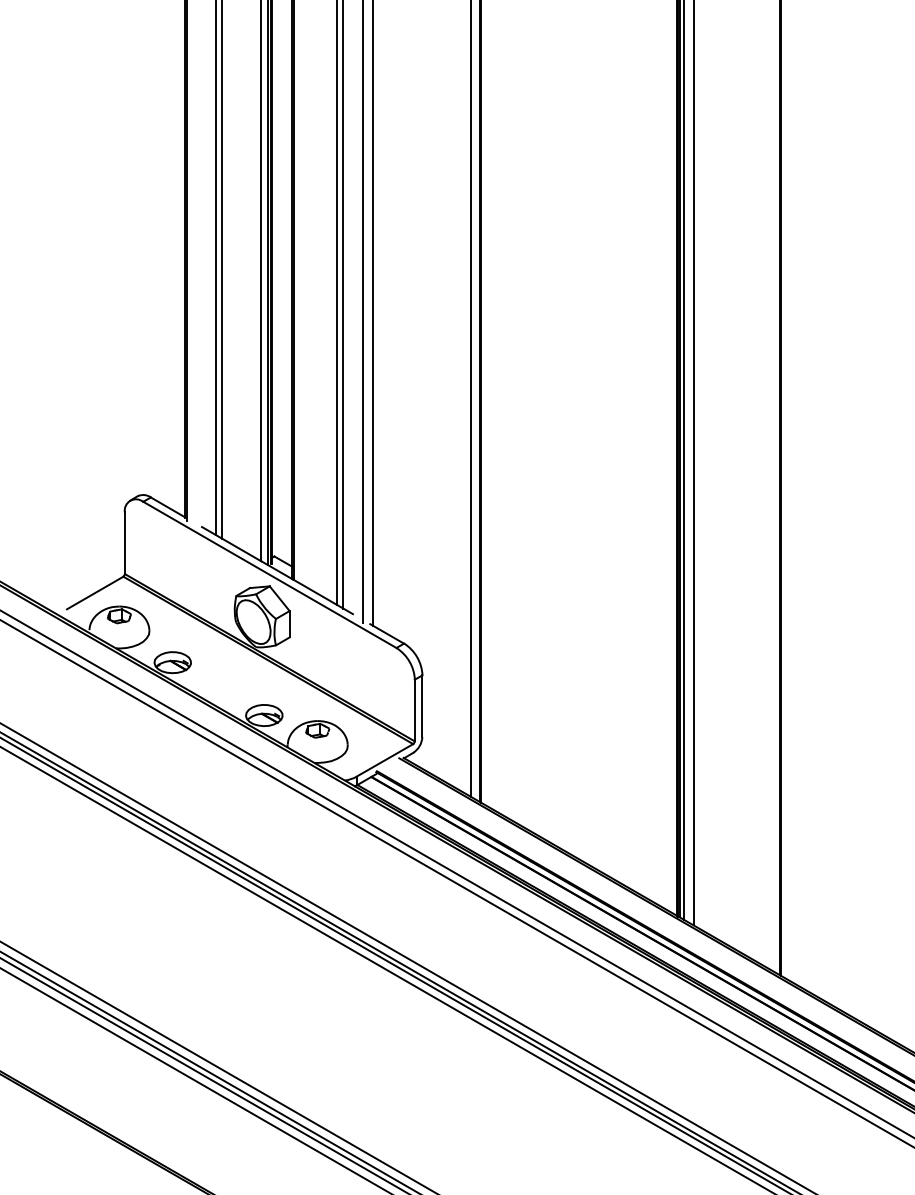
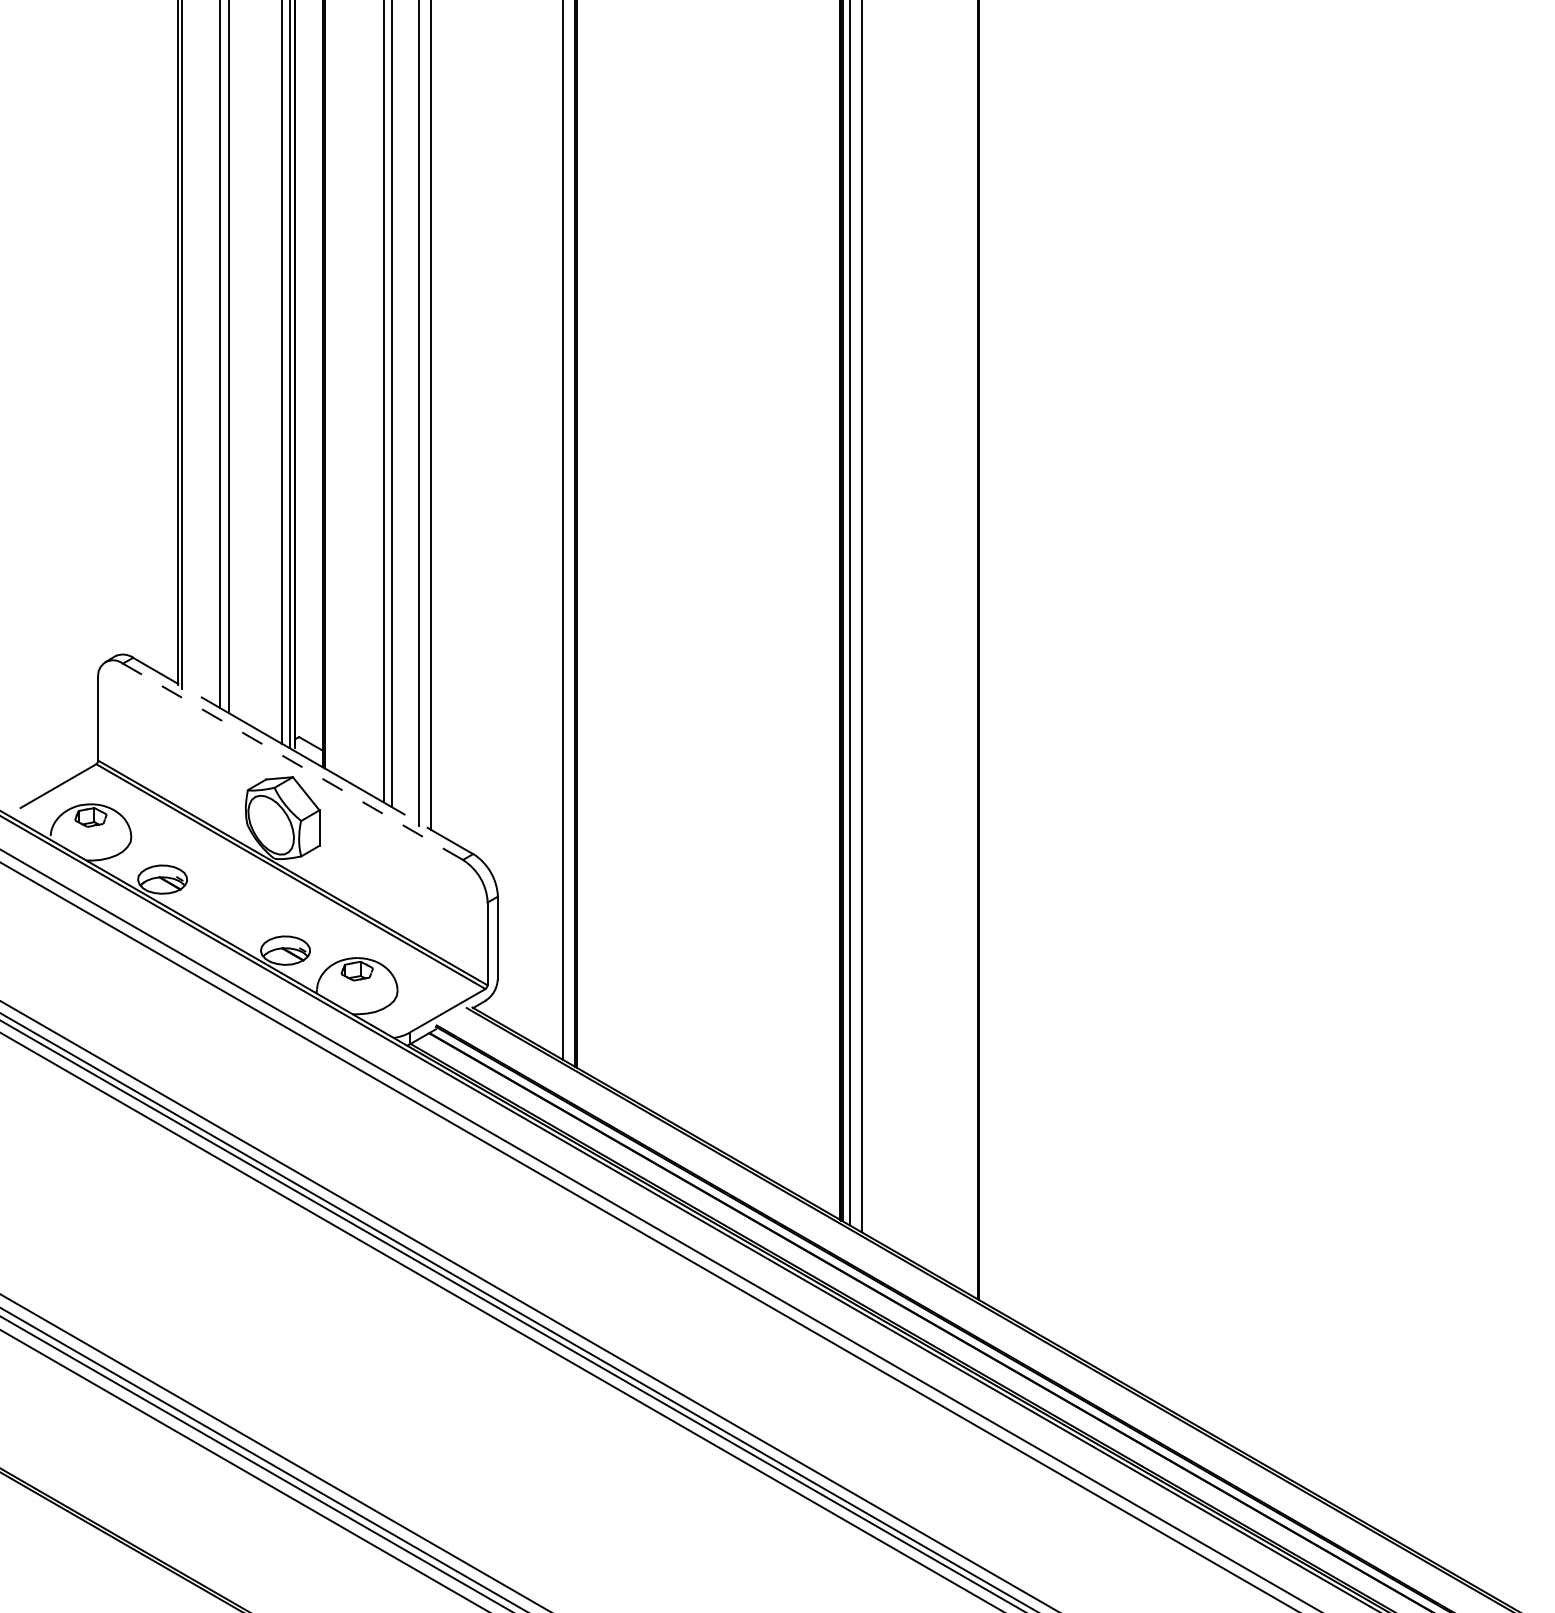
line: (269, 574) -> (292, 761), solid -> dashed

